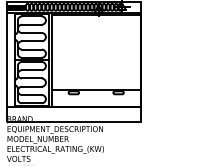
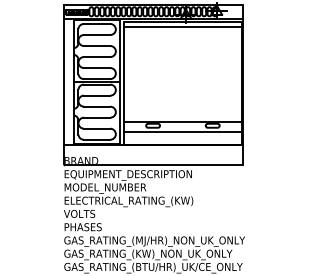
line: (95, 18) -> (182, 26), added
line: (95, 97) -> (182, 132), added

